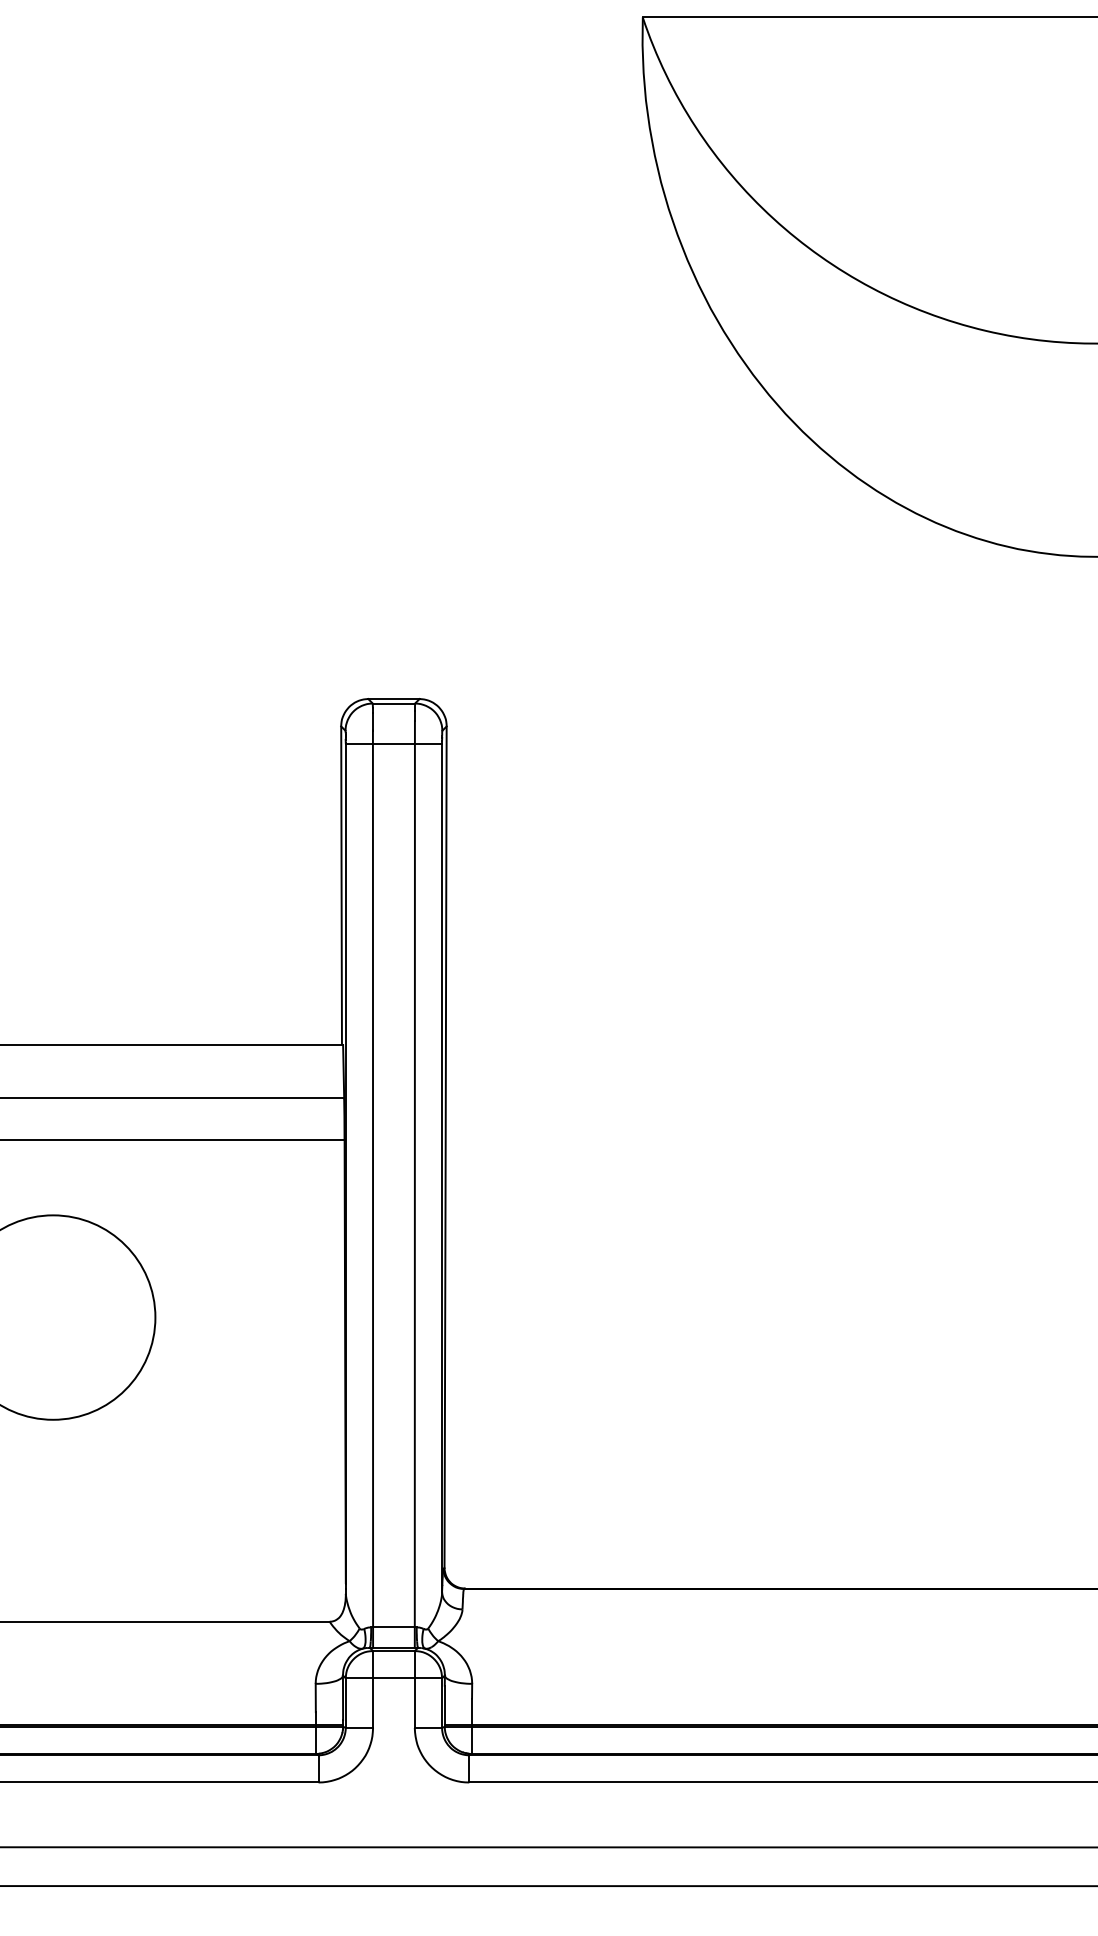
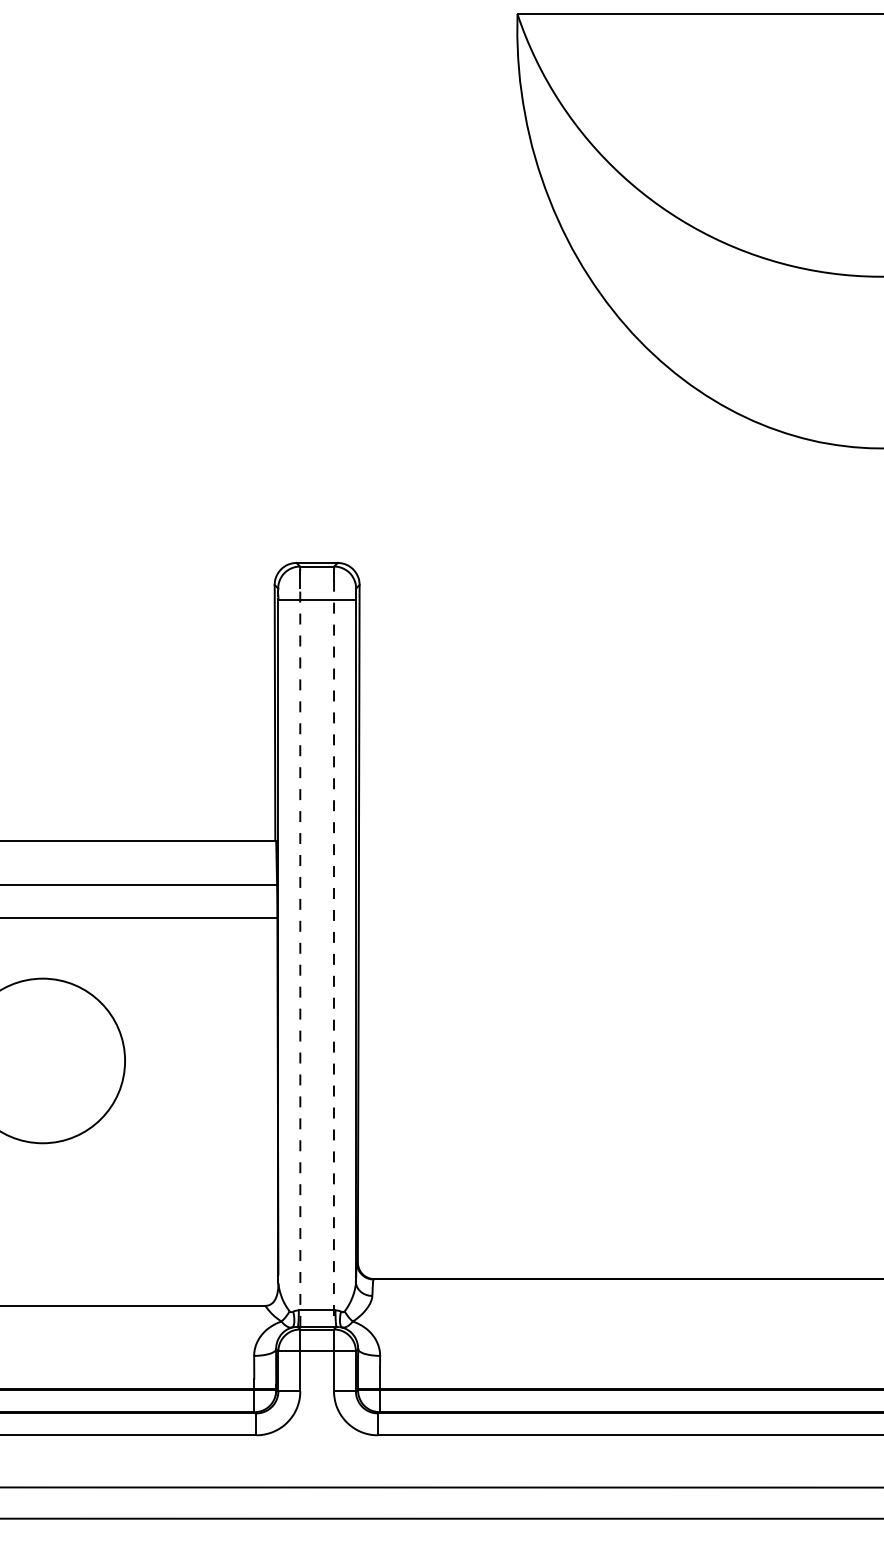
line: (415, 1185) -> (334, 954), solid -> dashed
line: (373, 1189) -> (300, 957), solid -> dashed

